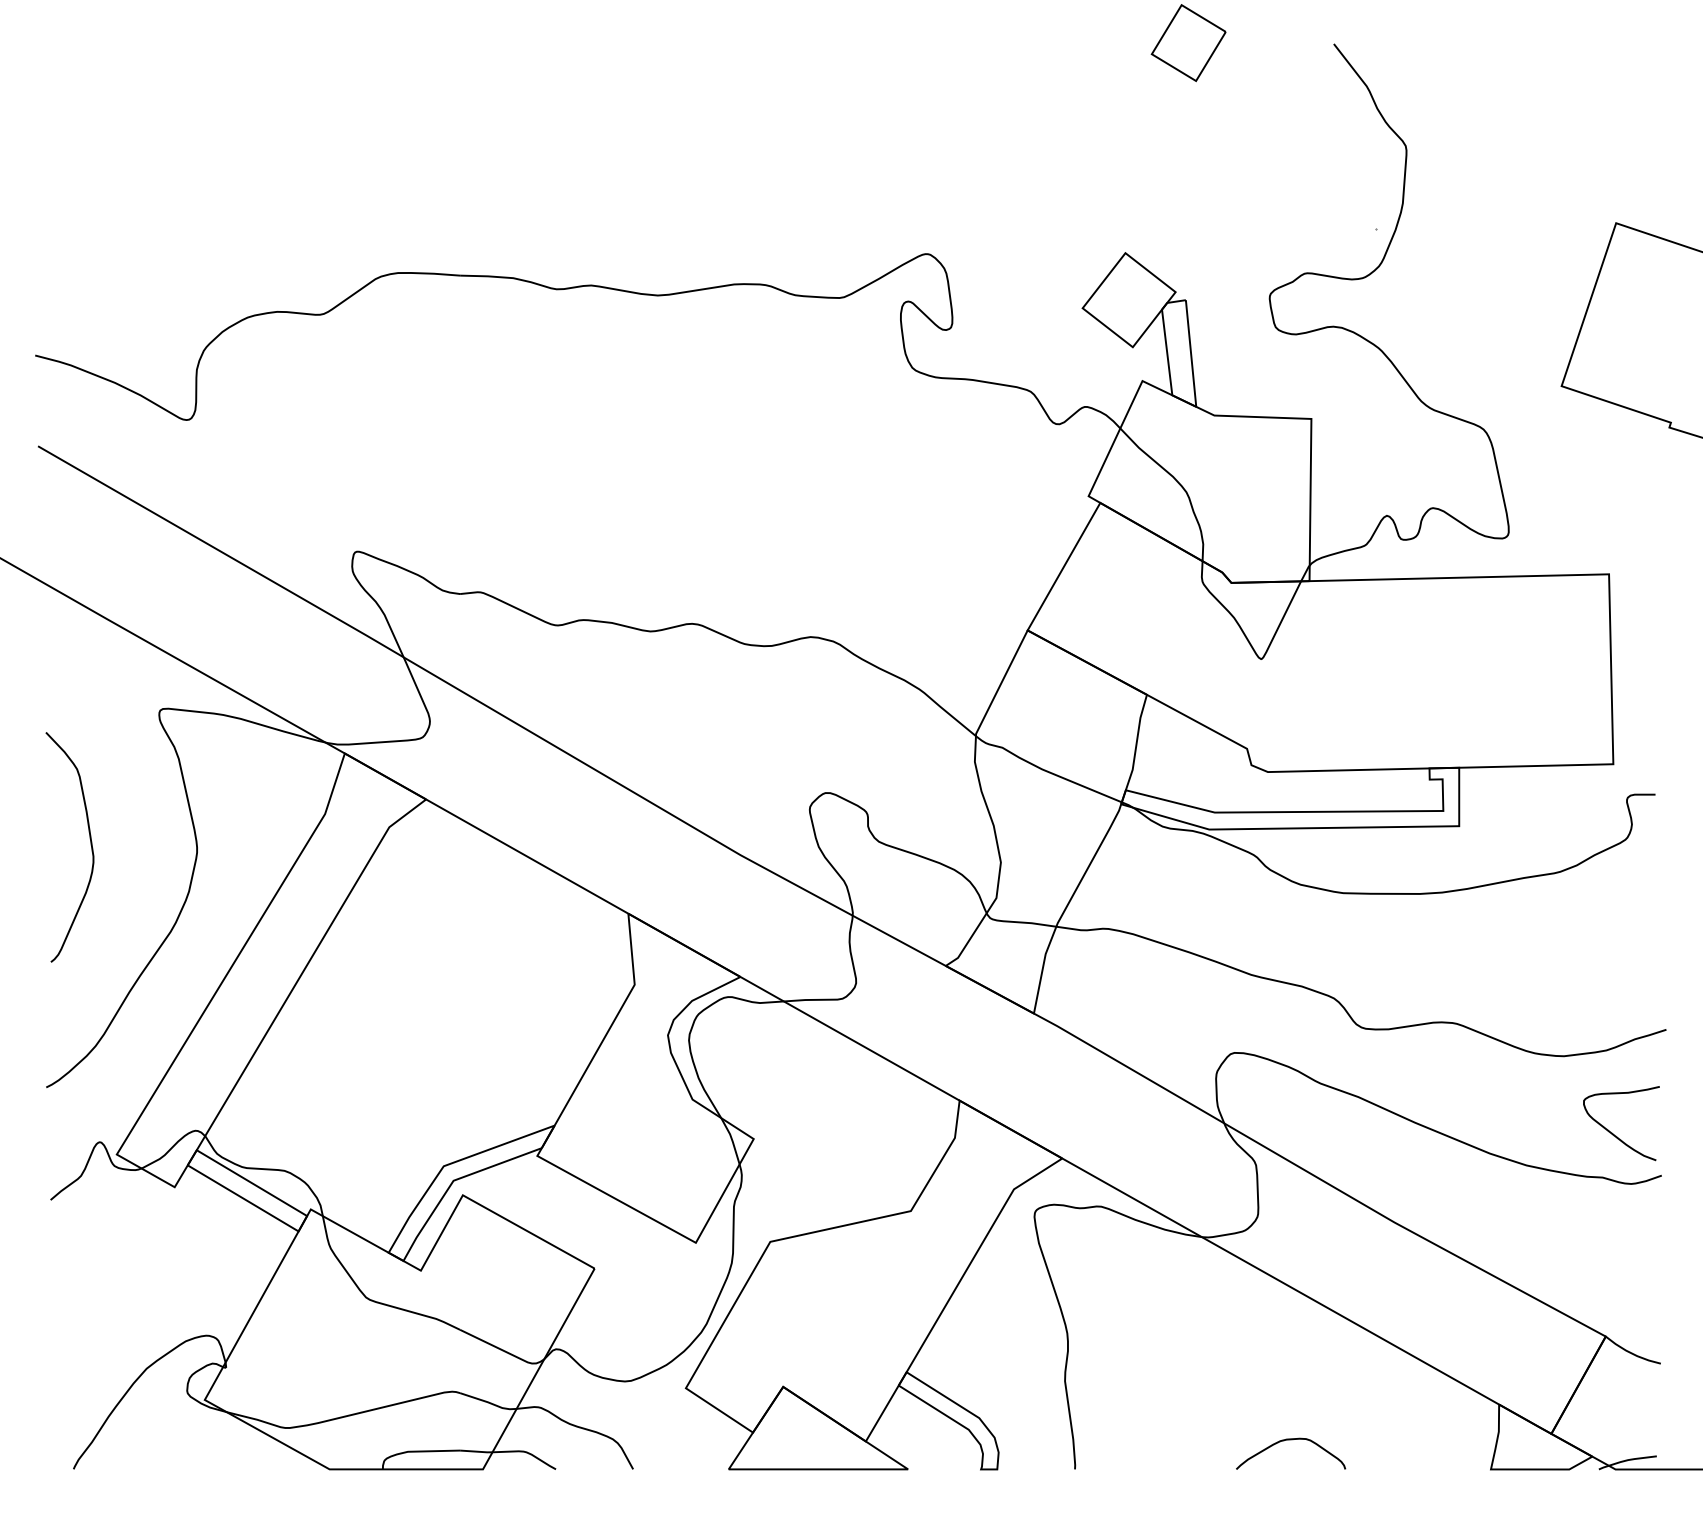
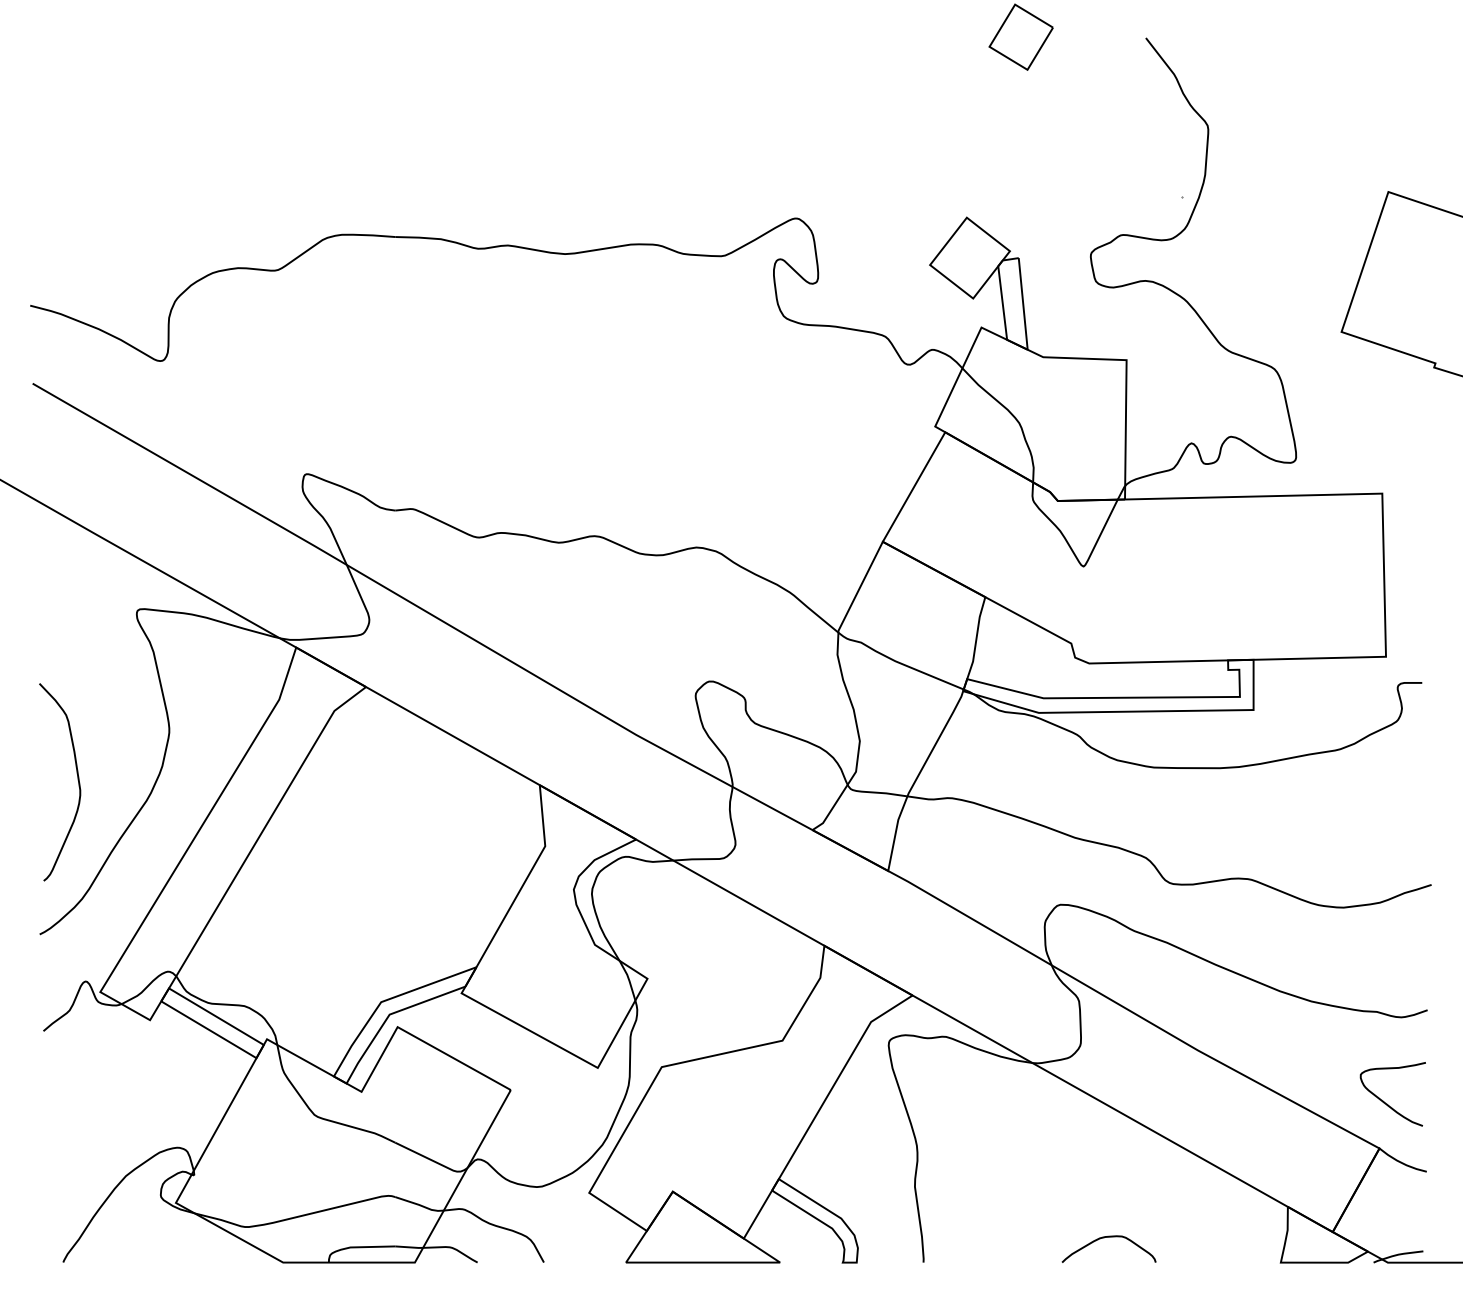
curve: (90, 845) -> (77, 780), moved
curve: (1612, 1132) -> (1385, 1102), moved

